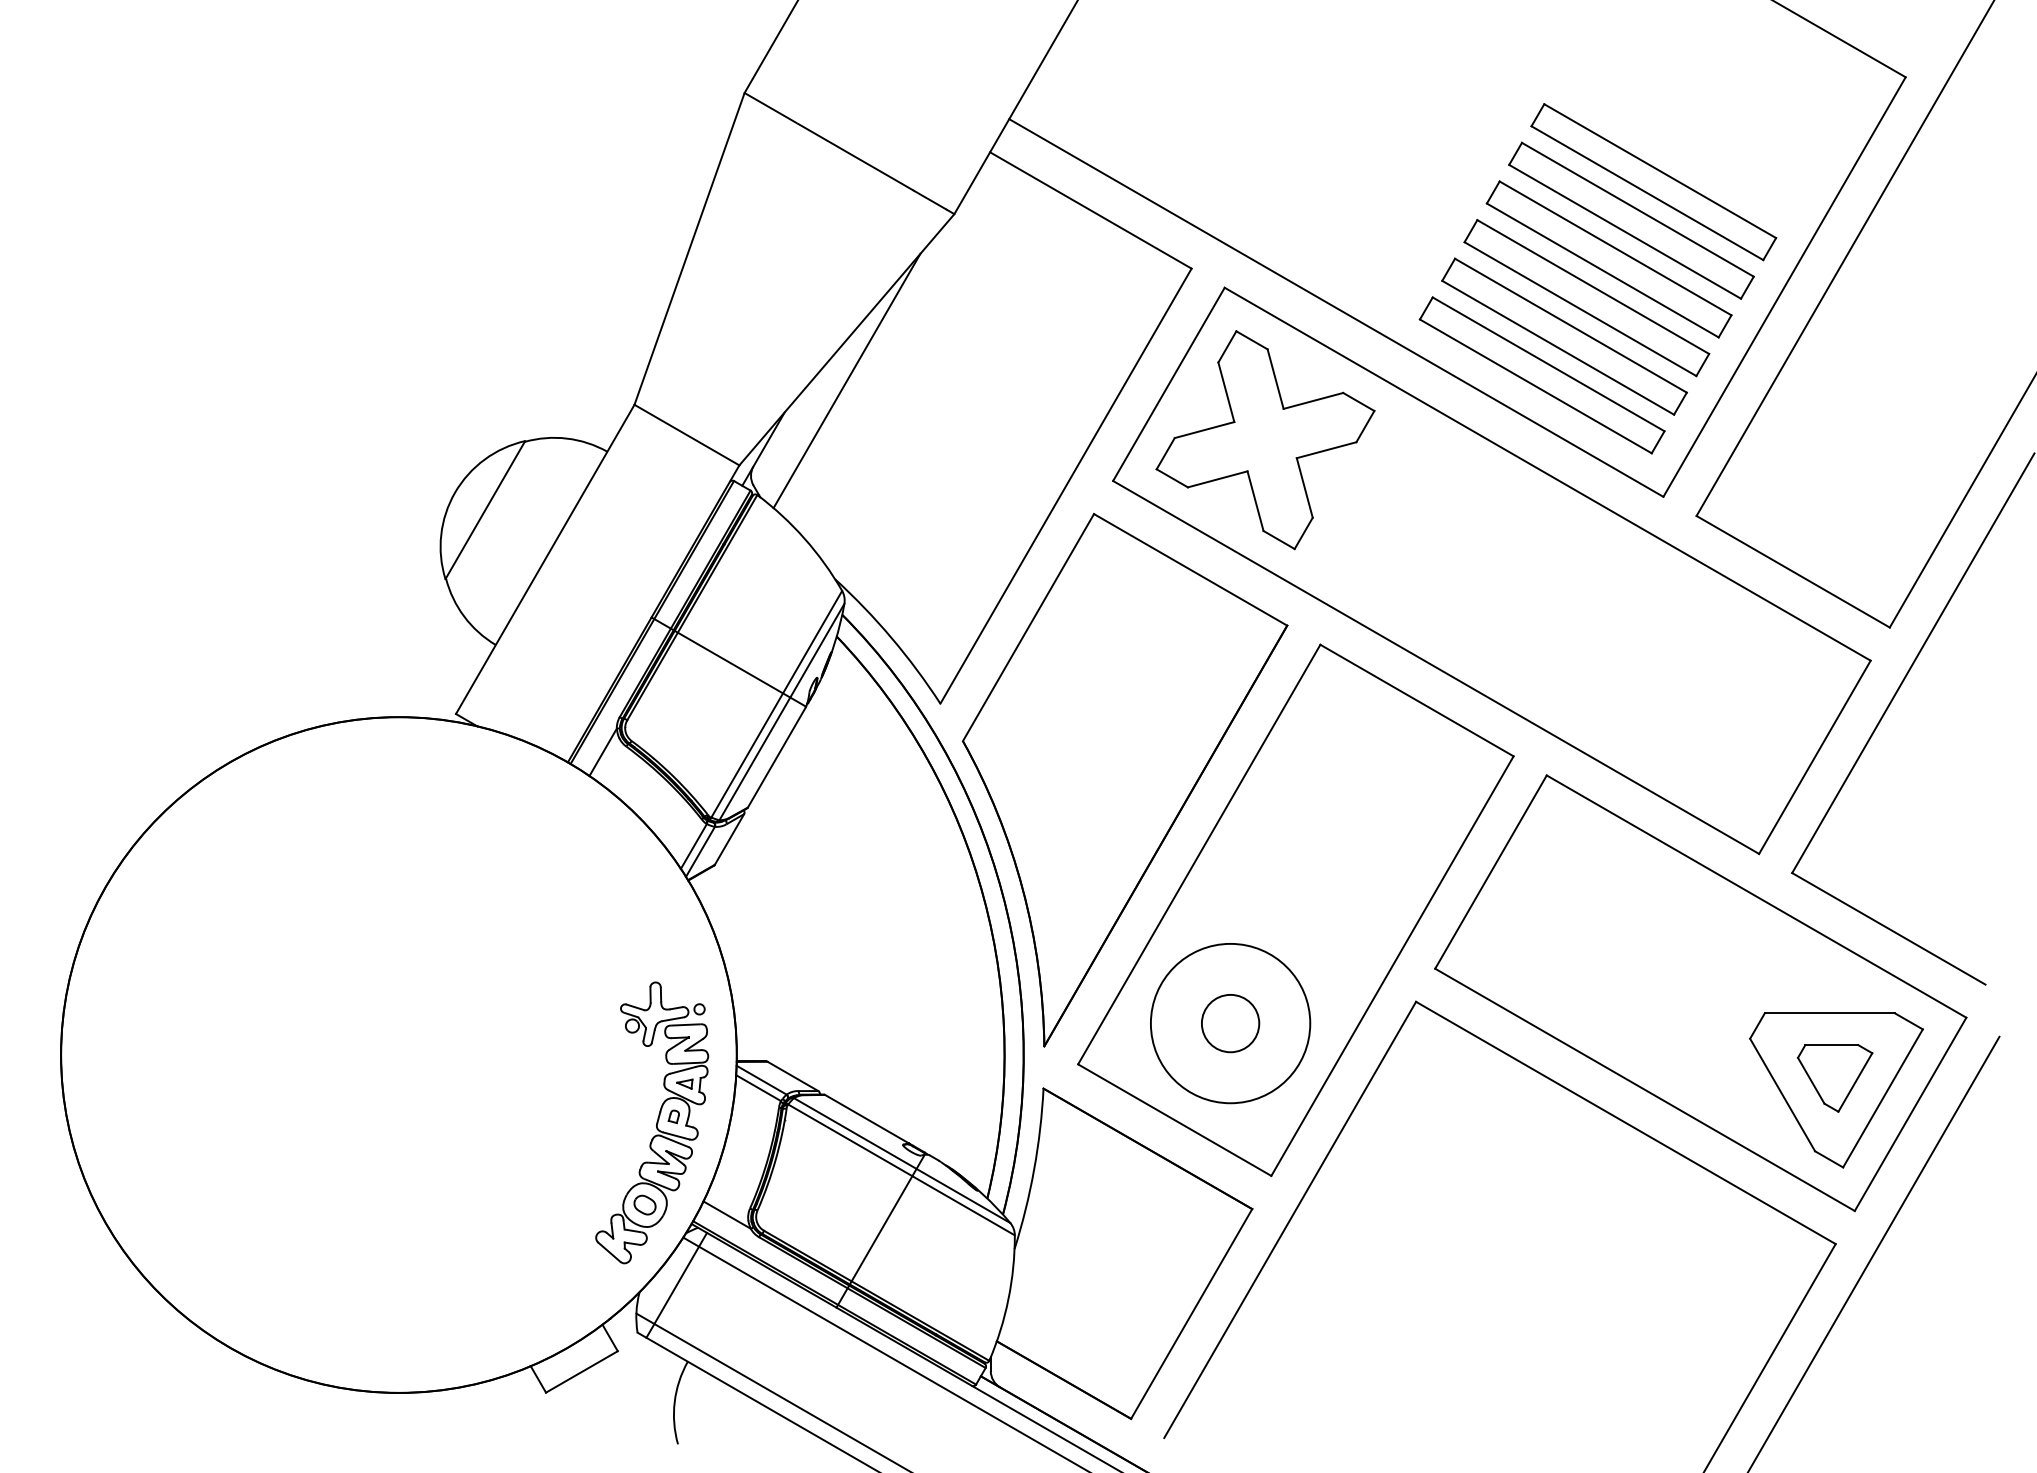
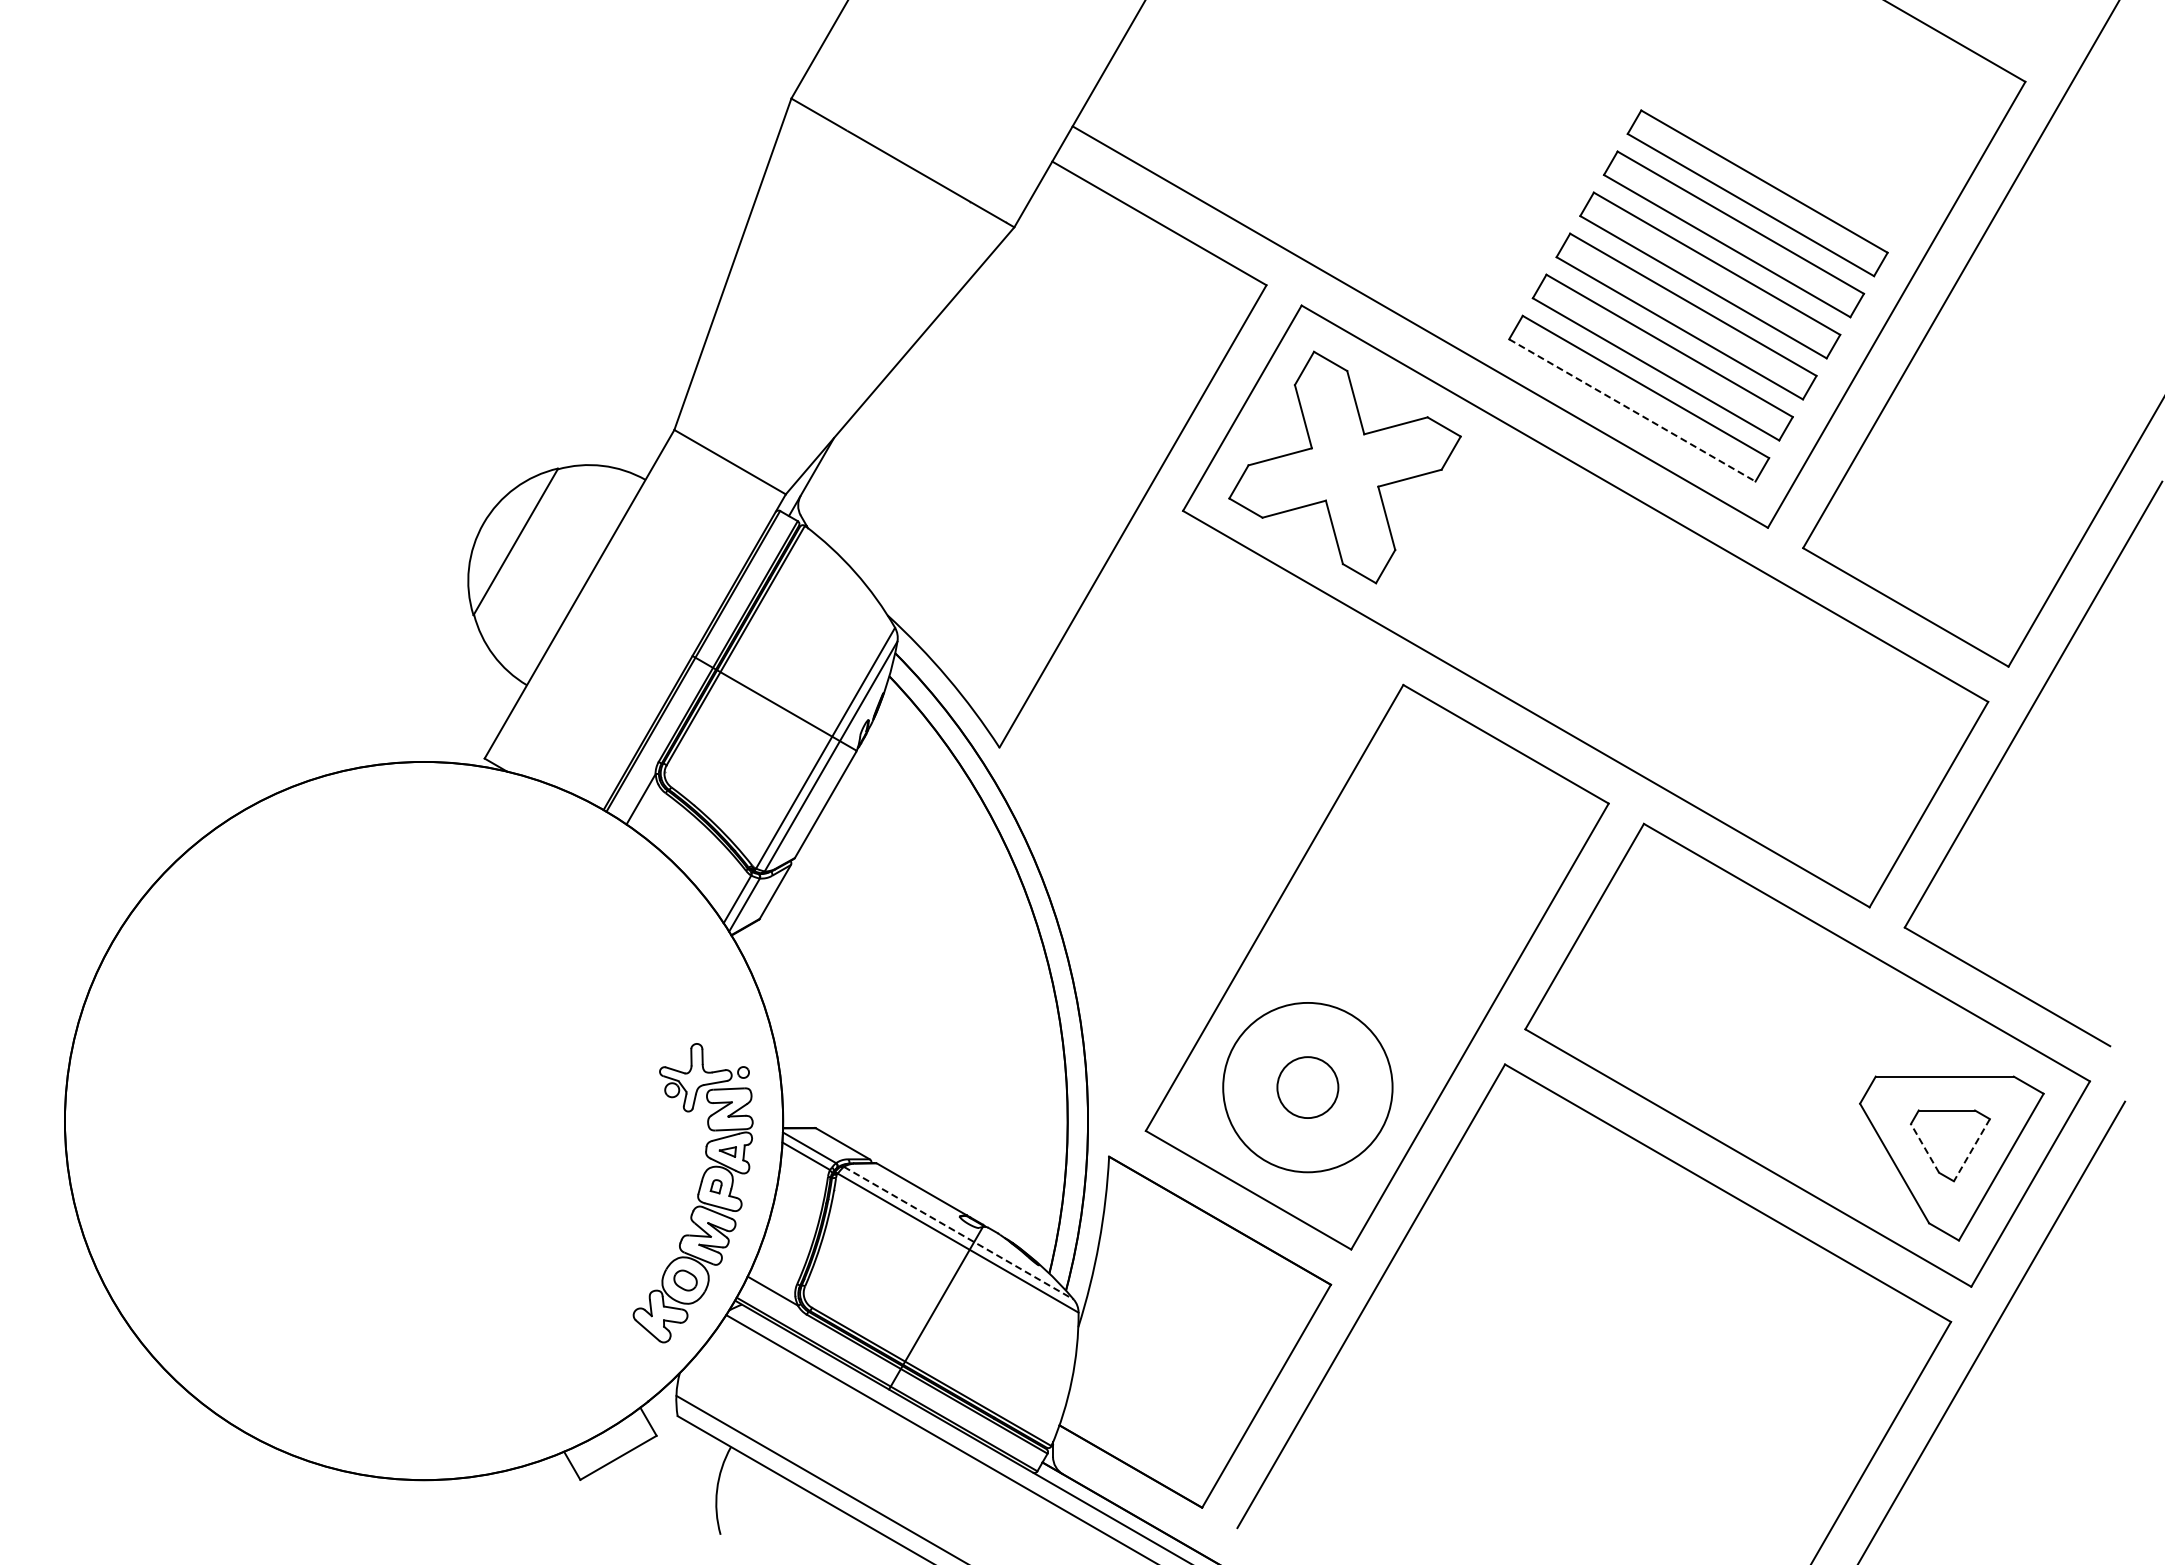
line: (847, 380) -> (900, 404), removed
line: (1535, 386) -> (1632, 410), solid -> dashed
part: (1124, 779) -> (1195, 828), removed
line: (1810, 1079) -> (1924, 1147), solid -> dashed
line: (1854, 1082) -> (1971, 1150), solid -> dashed
line: (901, 1160) -> (958, 1233), solid -> dashed
line: (676, 1285) -> (719, 1365), removed

